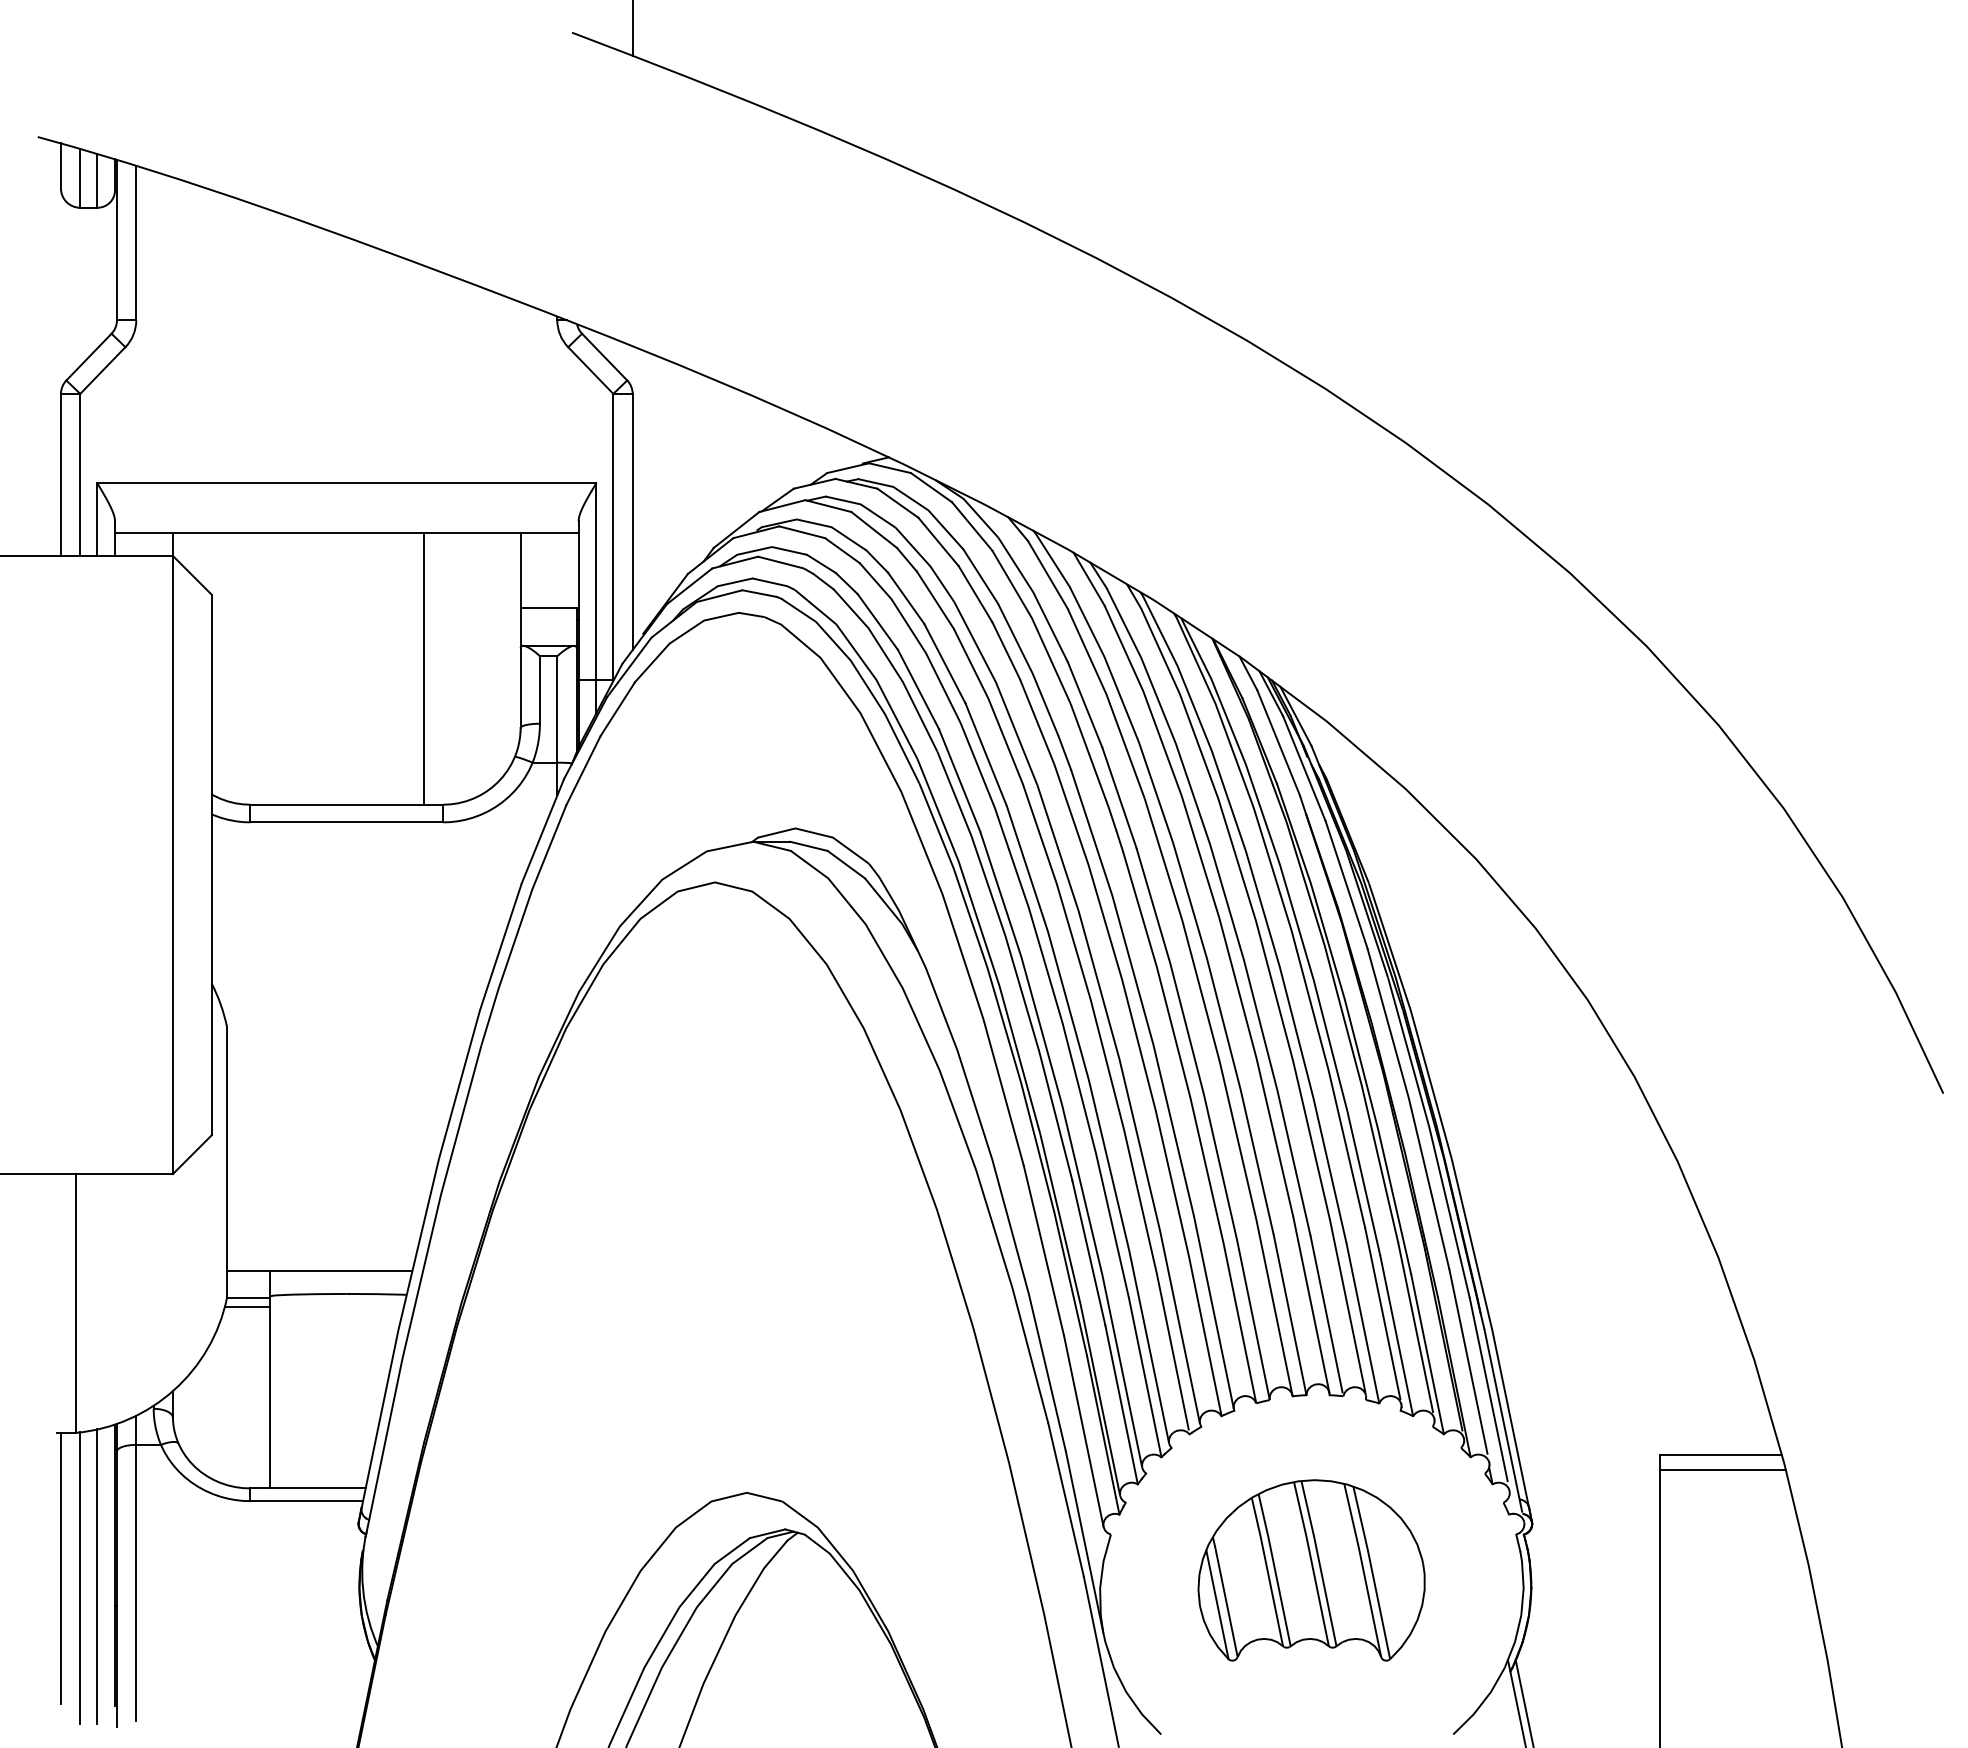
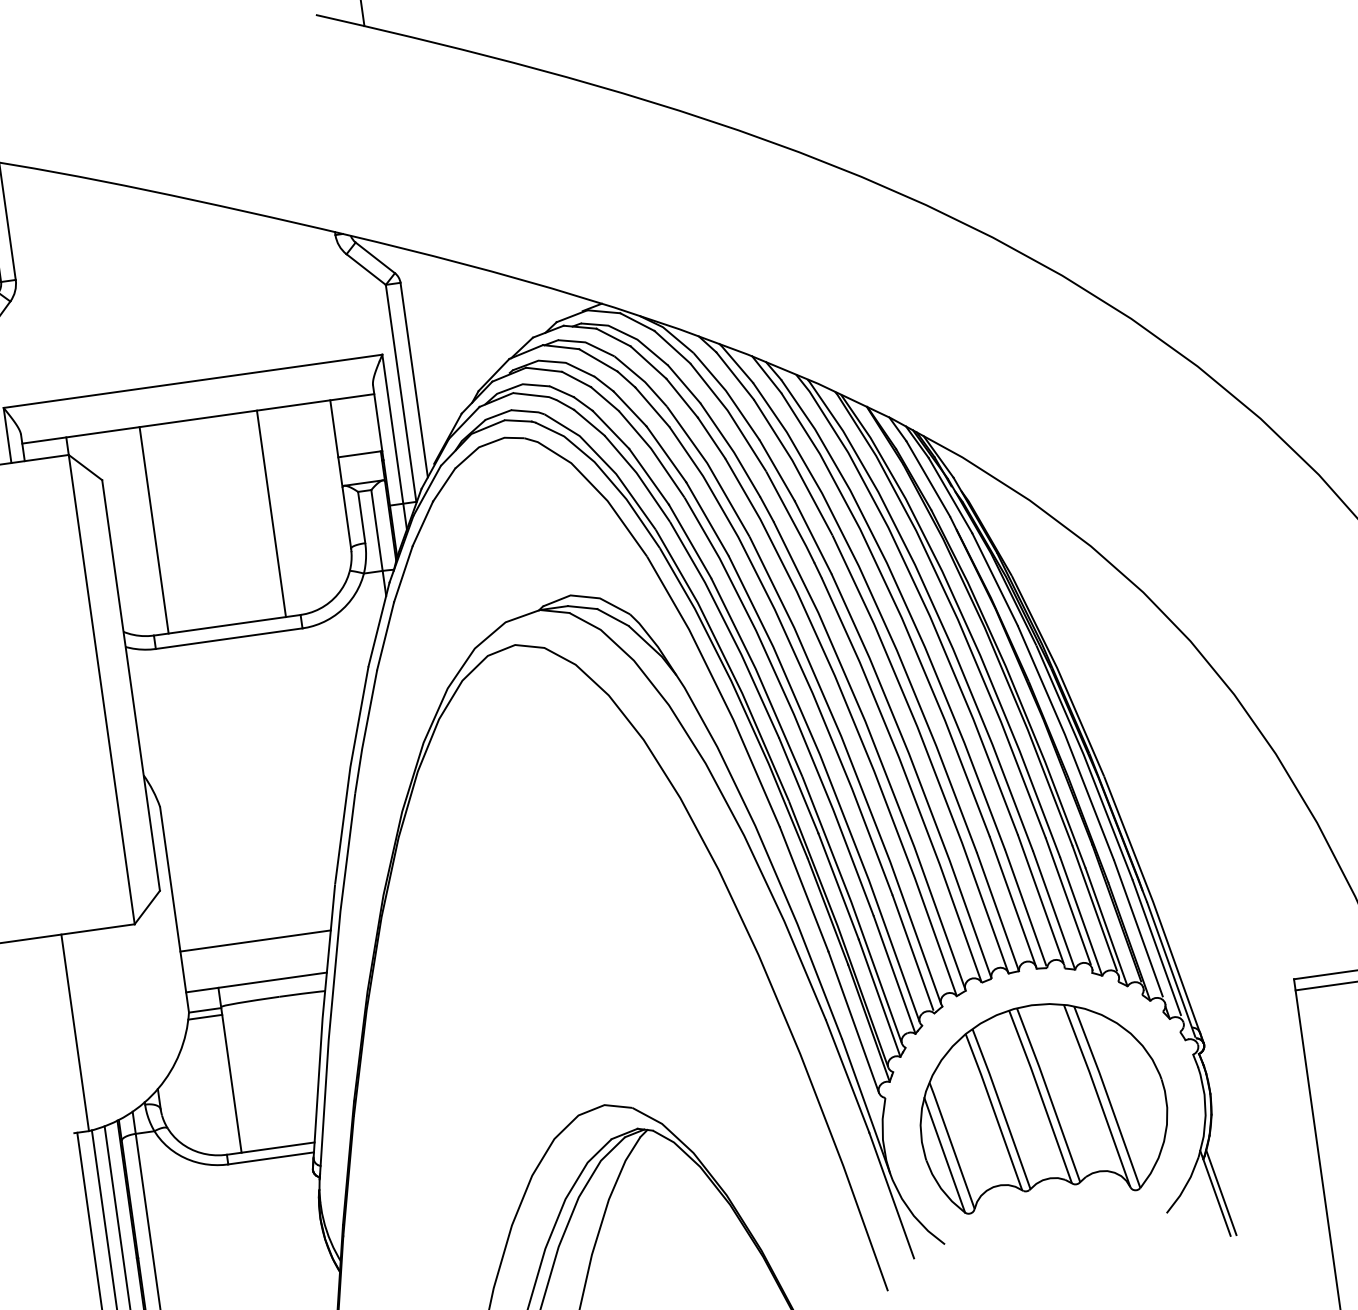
line: (269, 668) -> (154, 530), added
line: (326, 1217) -> (255, 940), added
part: (1311, 1570) -> (1041, 1103), size x1.43

